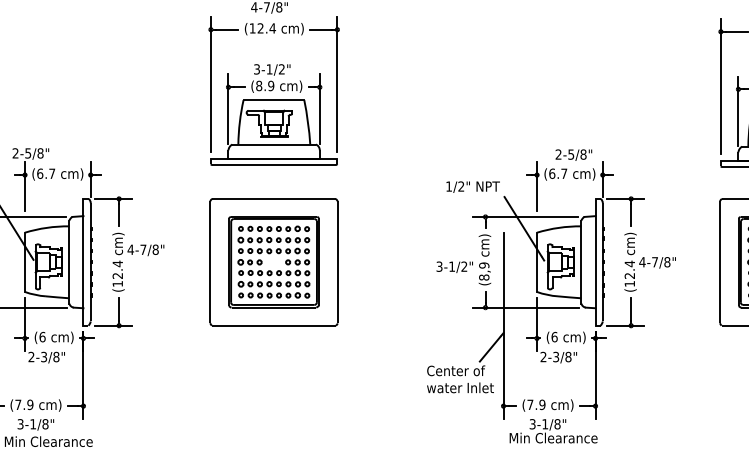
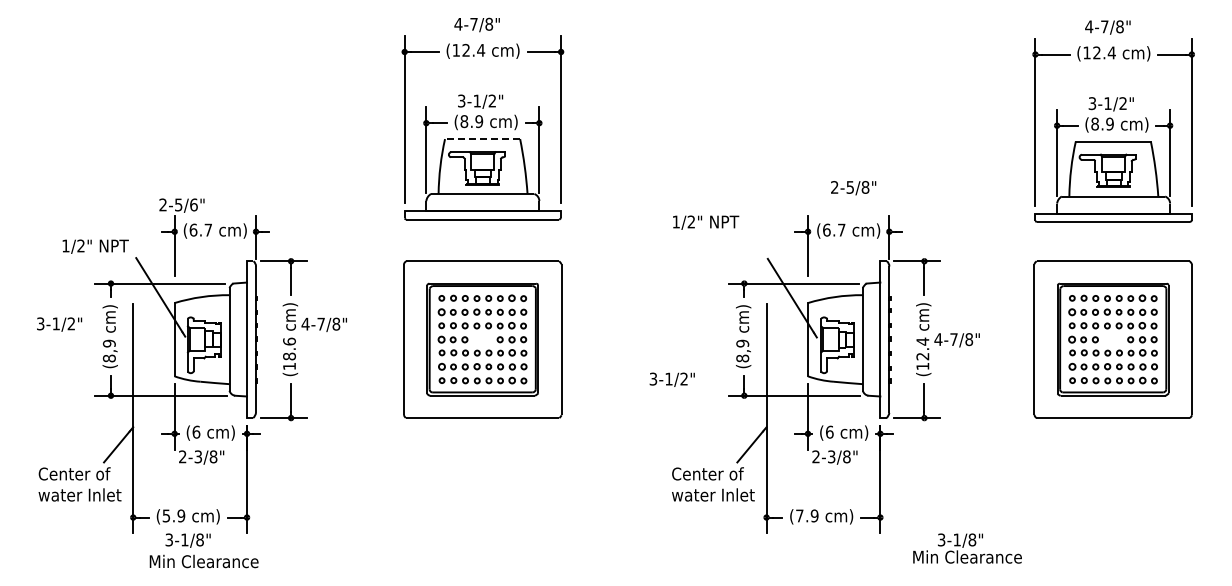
line: (273, 100) -> (482, 139), solid -> dashed
text: (40, 153) -> (193, 204), 2-5/8" -> 2-5/6"
text: (573, 155) -> (853, 188), moved
text: (473, 186) -> (706, 222), moved
text: (454, 267) -> (671, 379), moved
text: (117, 269) -> (289, 348), (12.4 -> (18.6
text: (18, 404) -> (166, 515), (7.9 -> (5.9
text: (553, 431) -> (967, 548), moved

